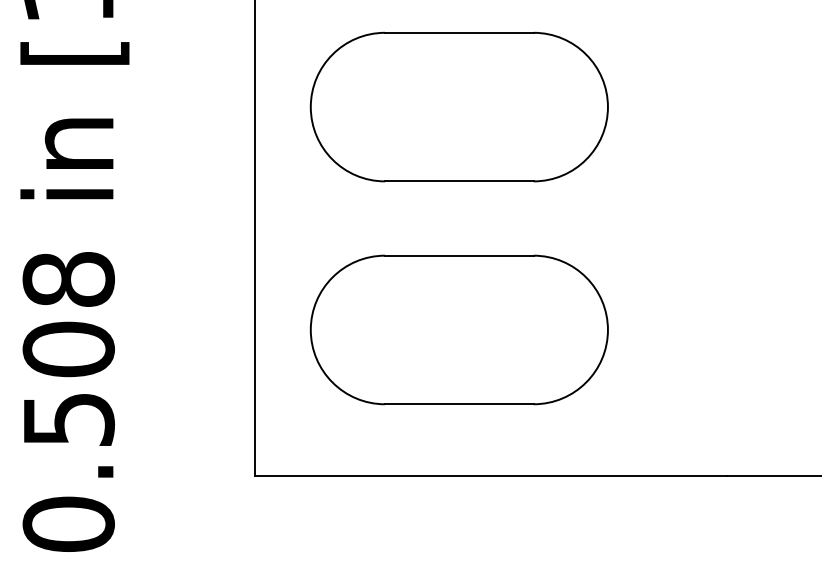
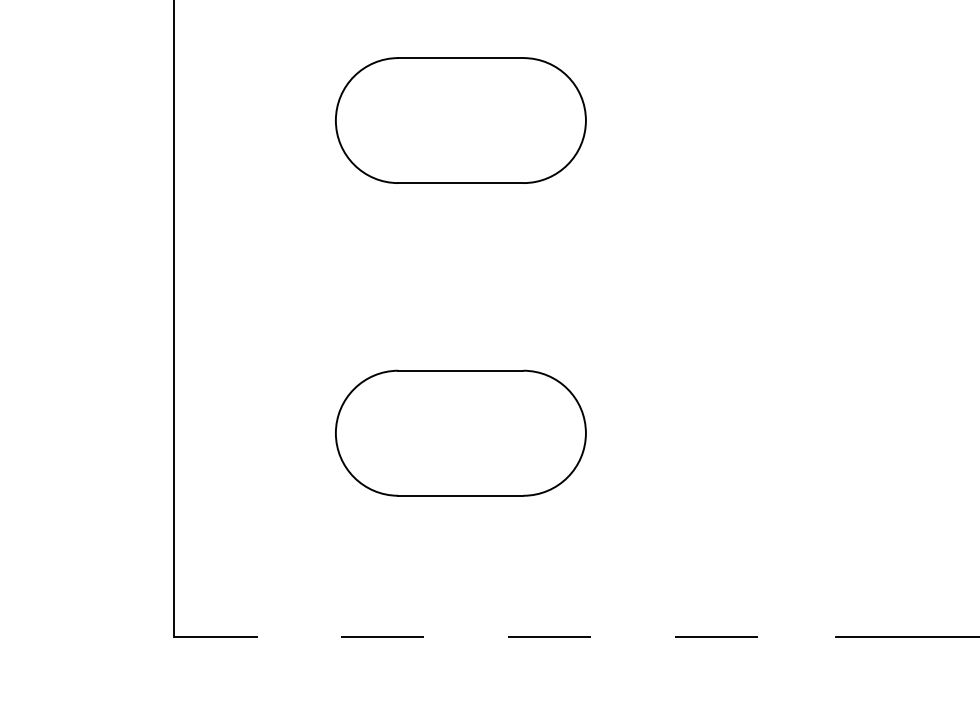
part: (458, 106) -> (459, 119), size x0.6
part: (458, 329) -> (459, 432), size x0.6
line: (490, 475) -> (504, 637), solid -> dashed

